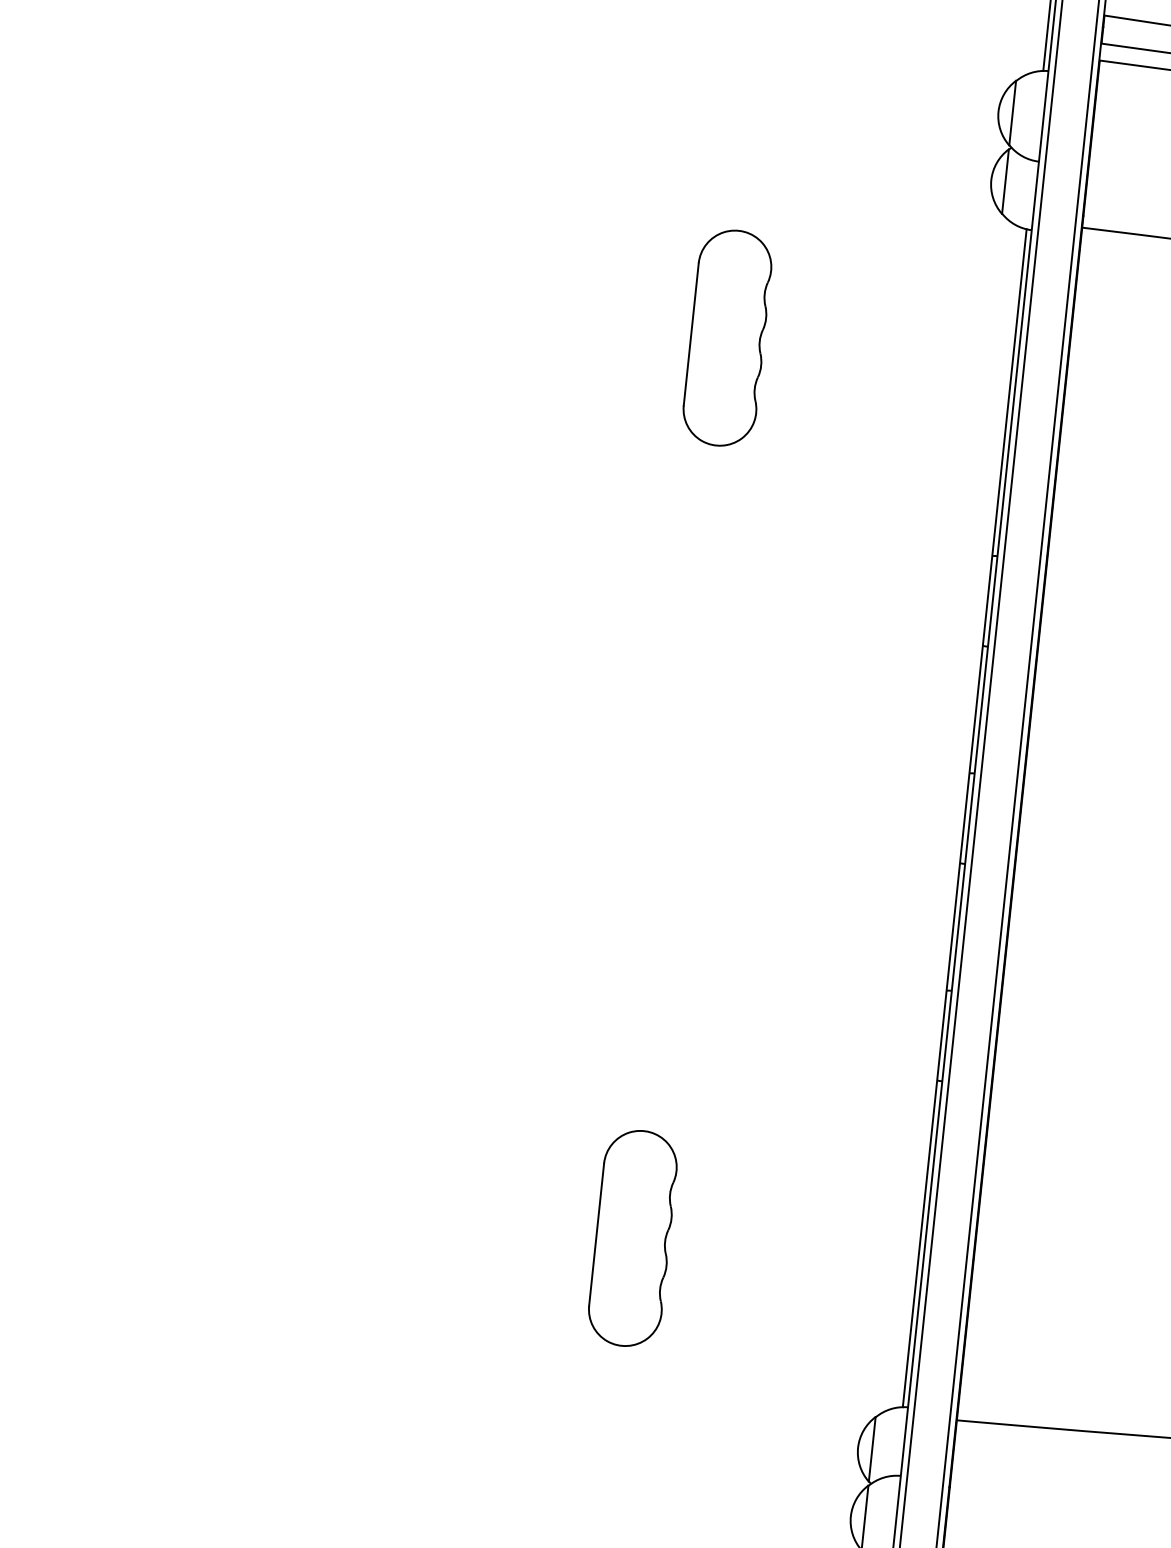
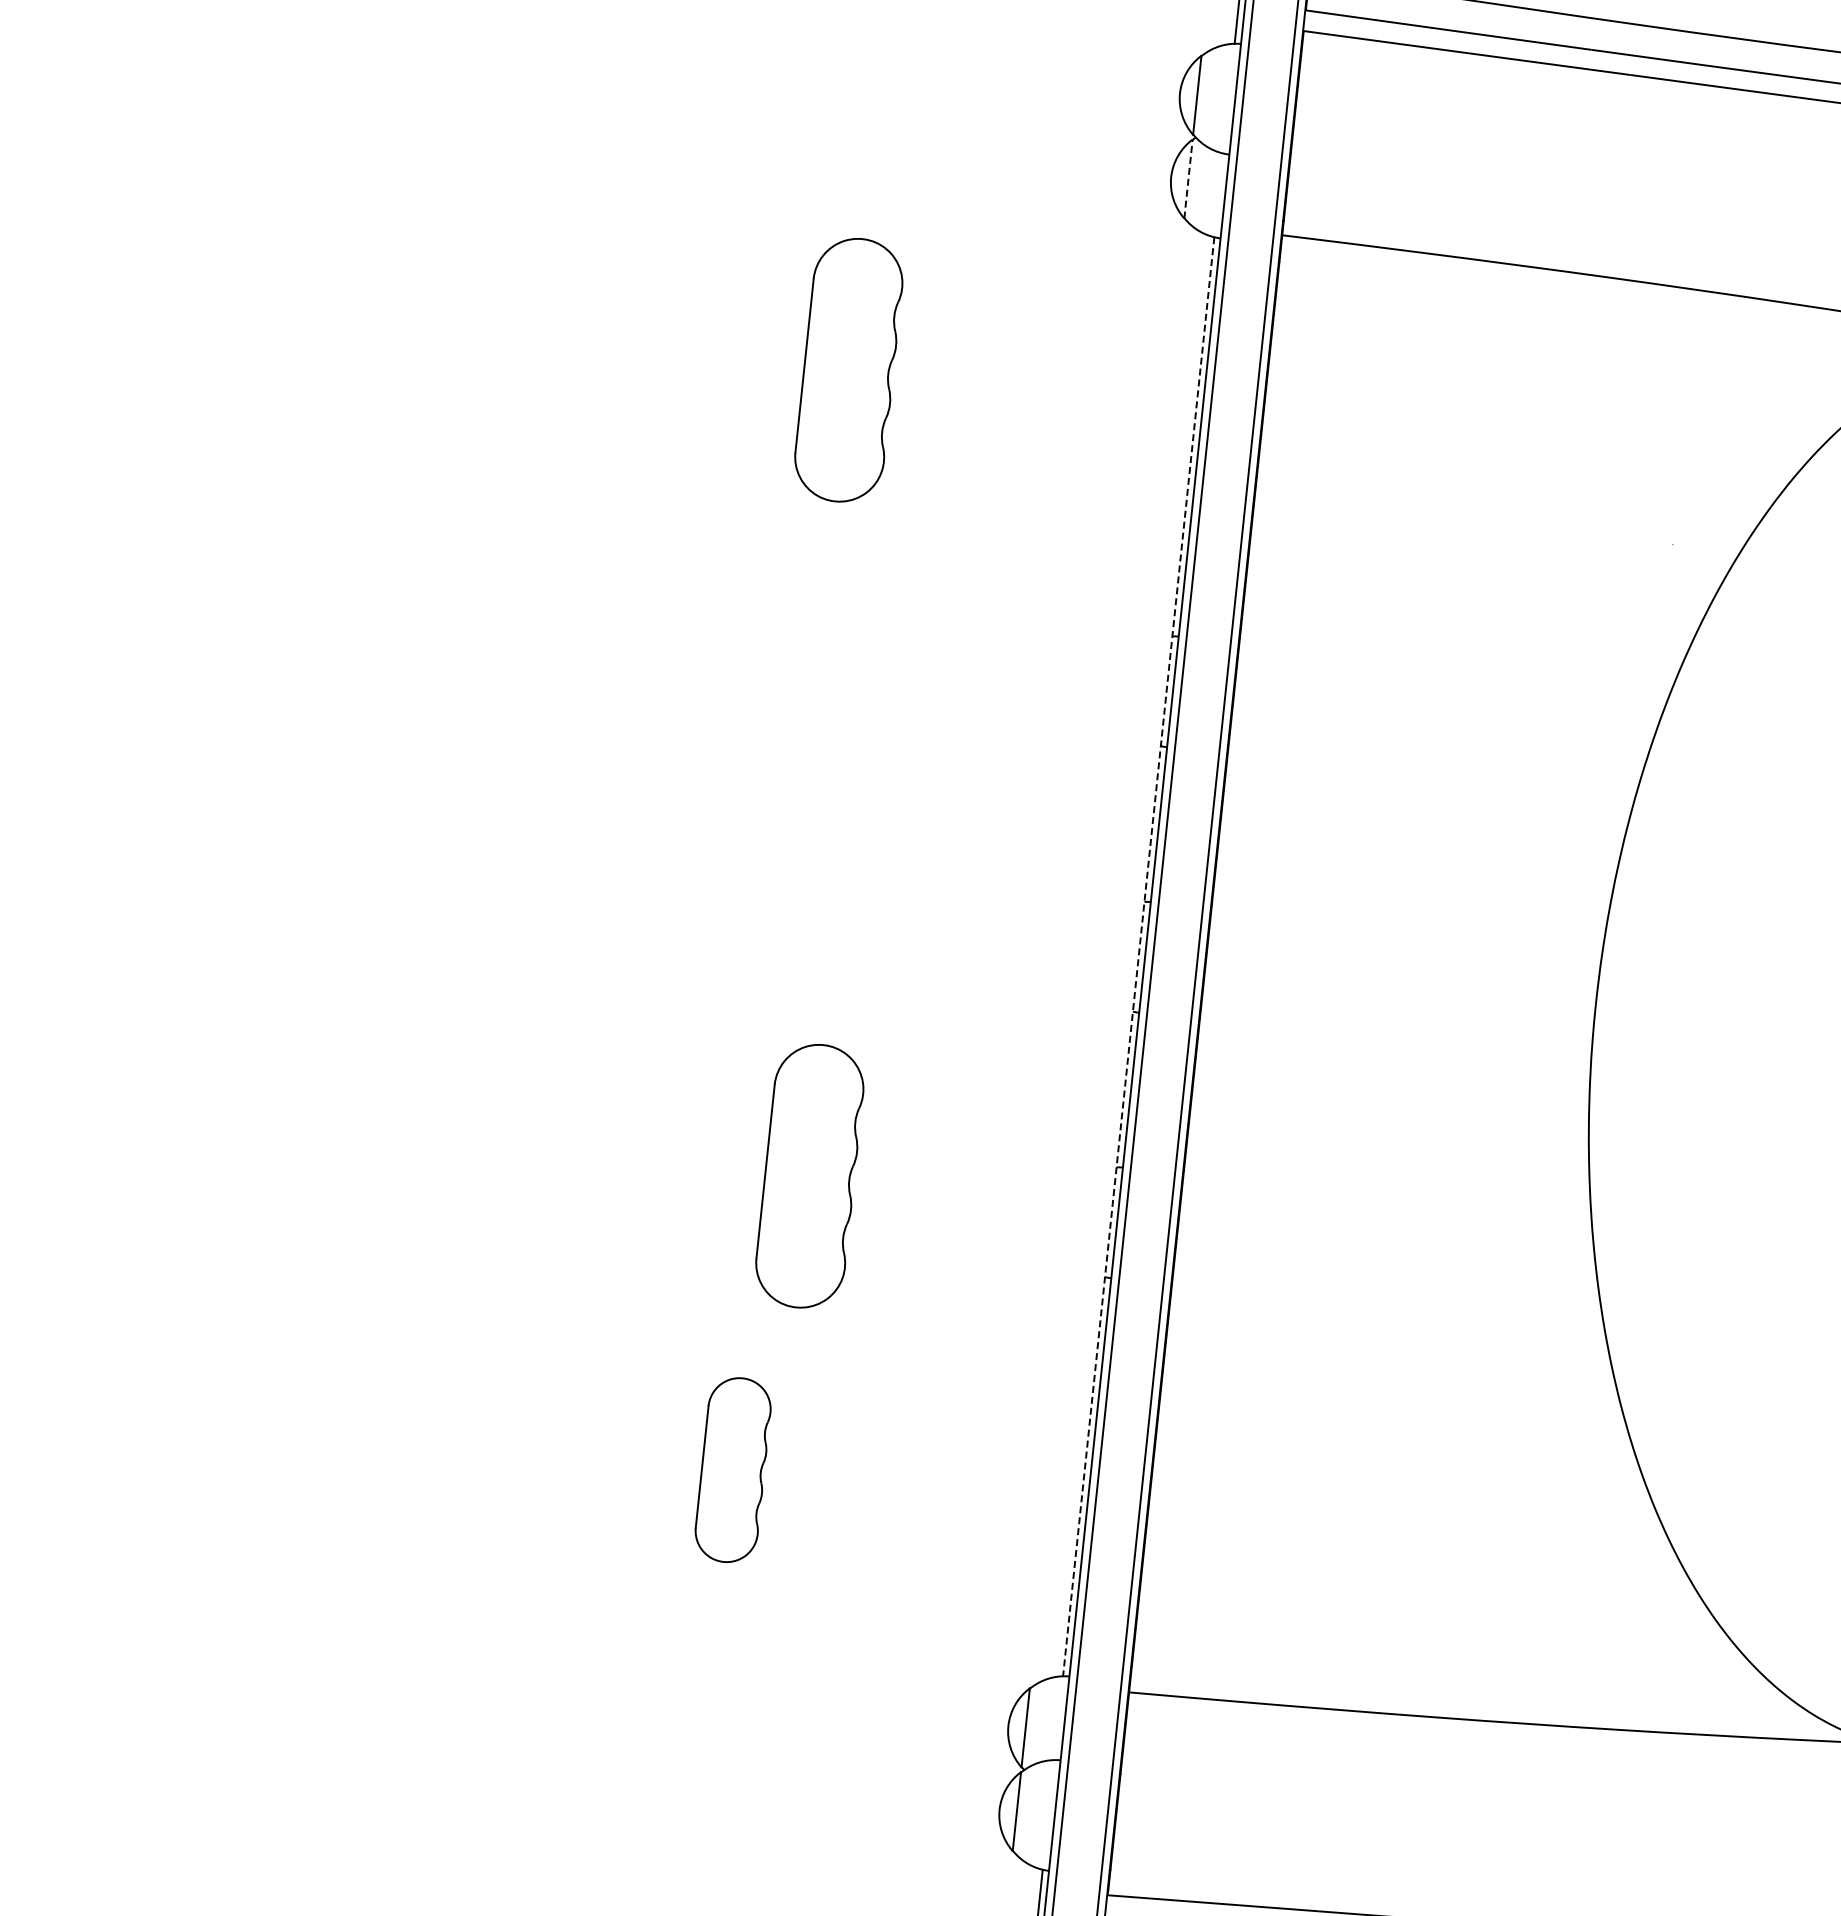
line: (1005, 182) -> (1188, 179), solid -> dashed
line: (964, 818) -> (1138, 957), solid -> dashed
part: (695, 998) -> (809, 1176), added
part: (632, 1237) -> (732, 1469), size x0.7

